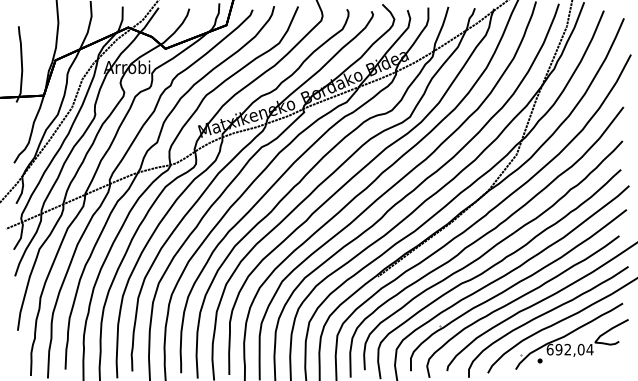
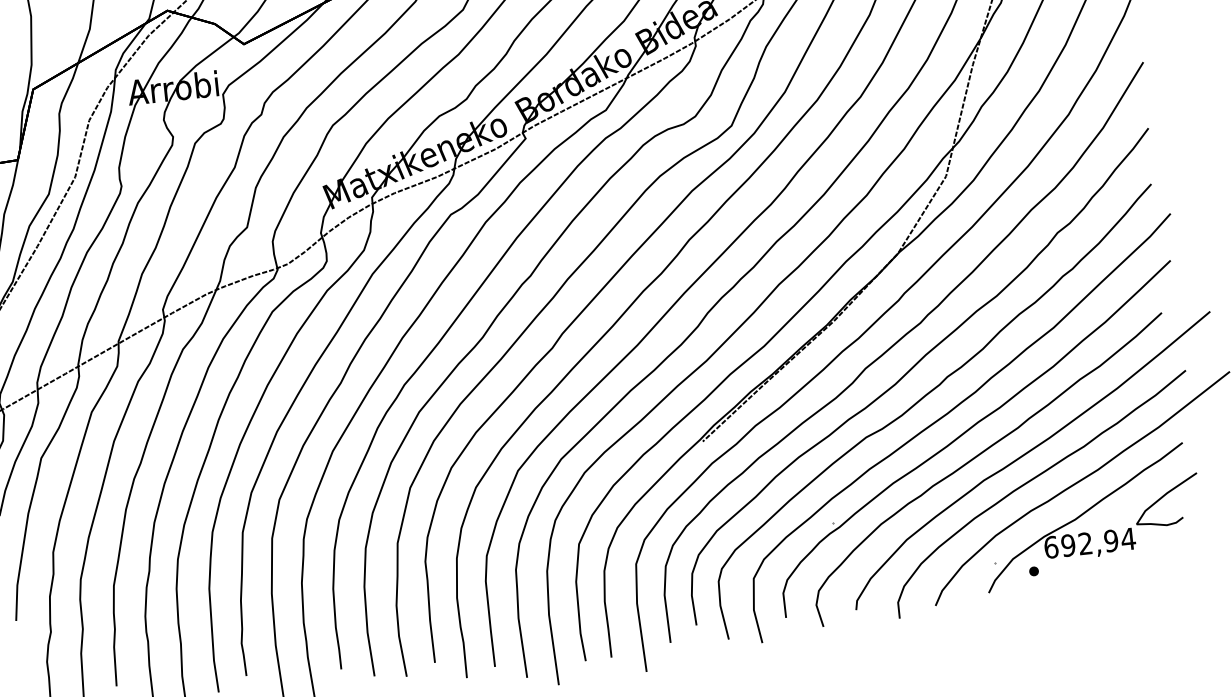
text: (580, 349) -> (1109, 540), 692,04 -> 692,94

